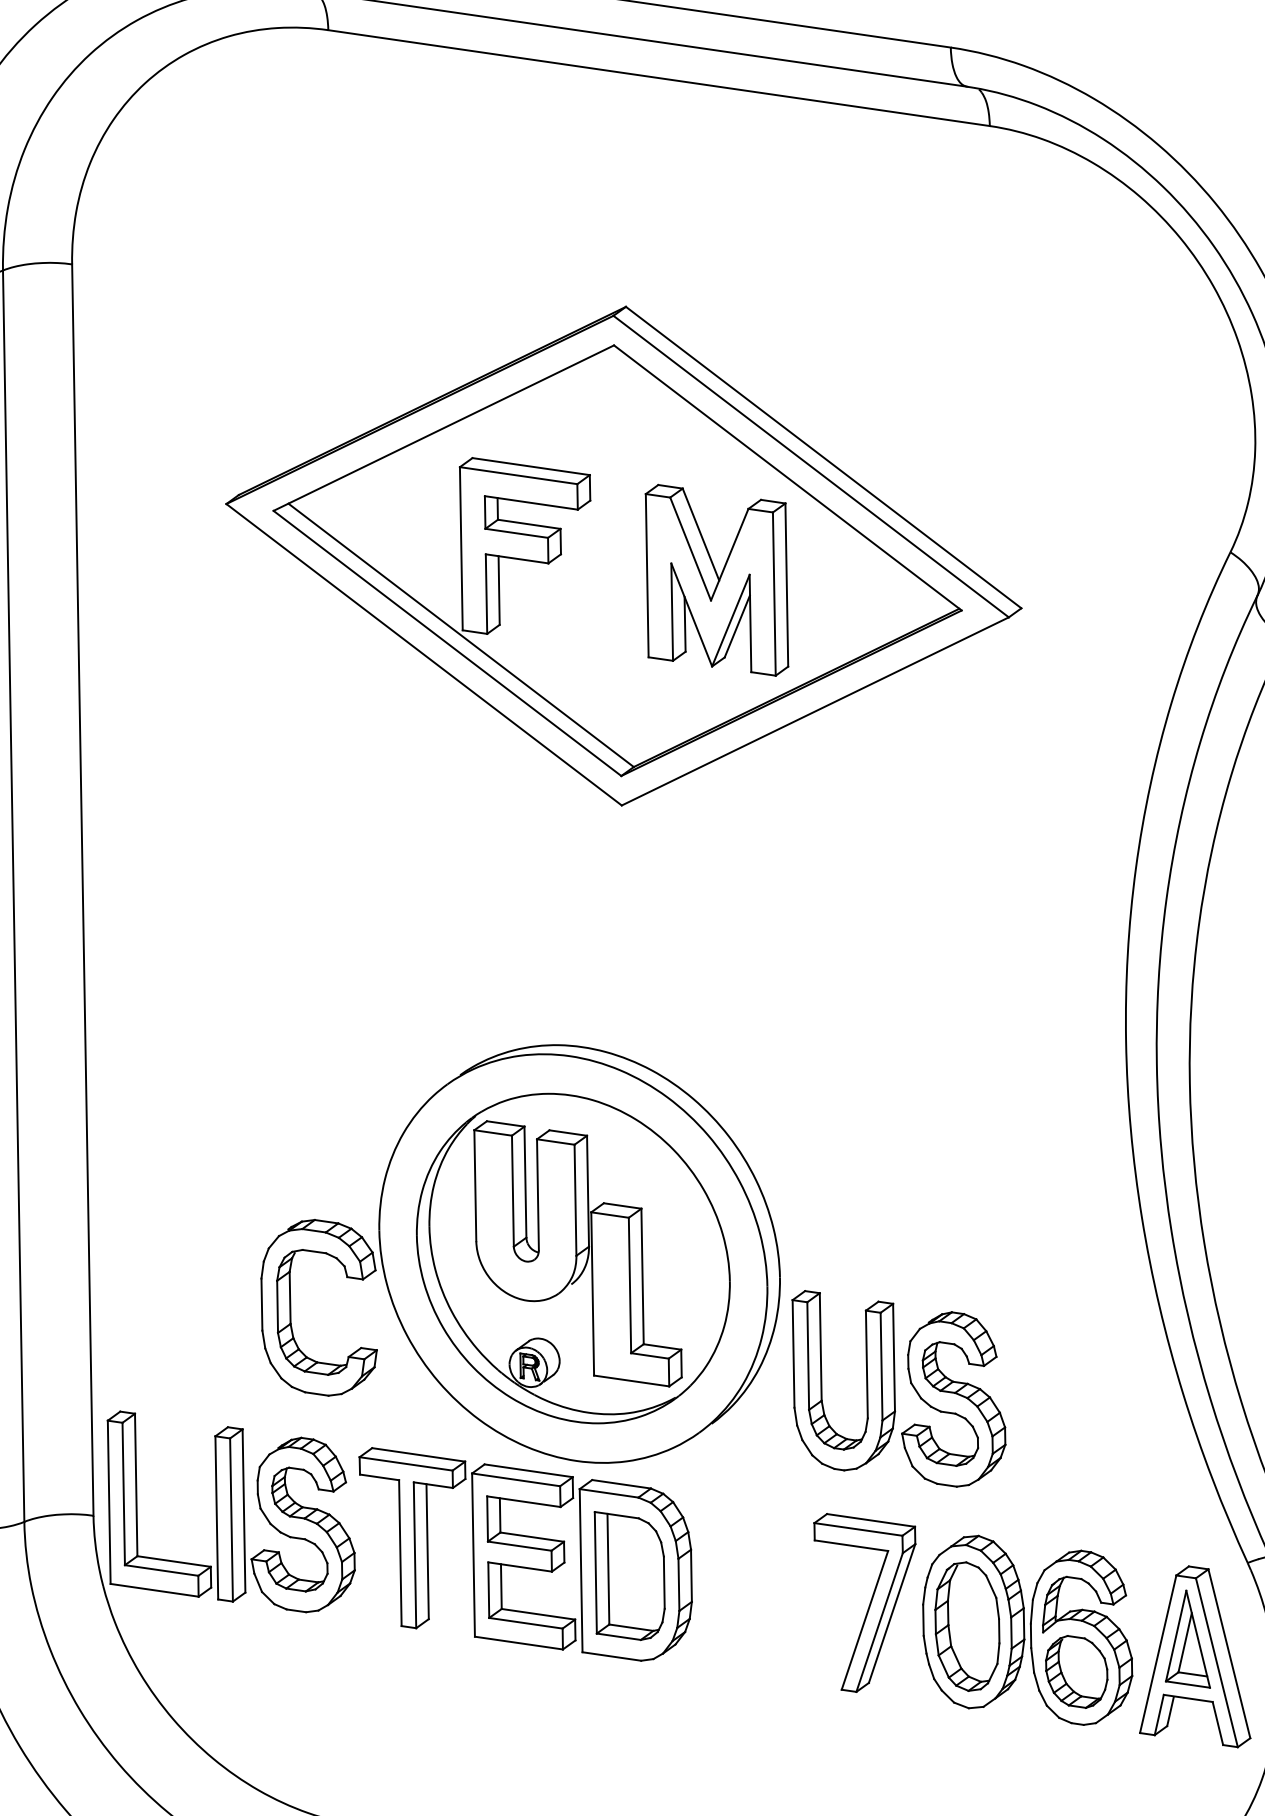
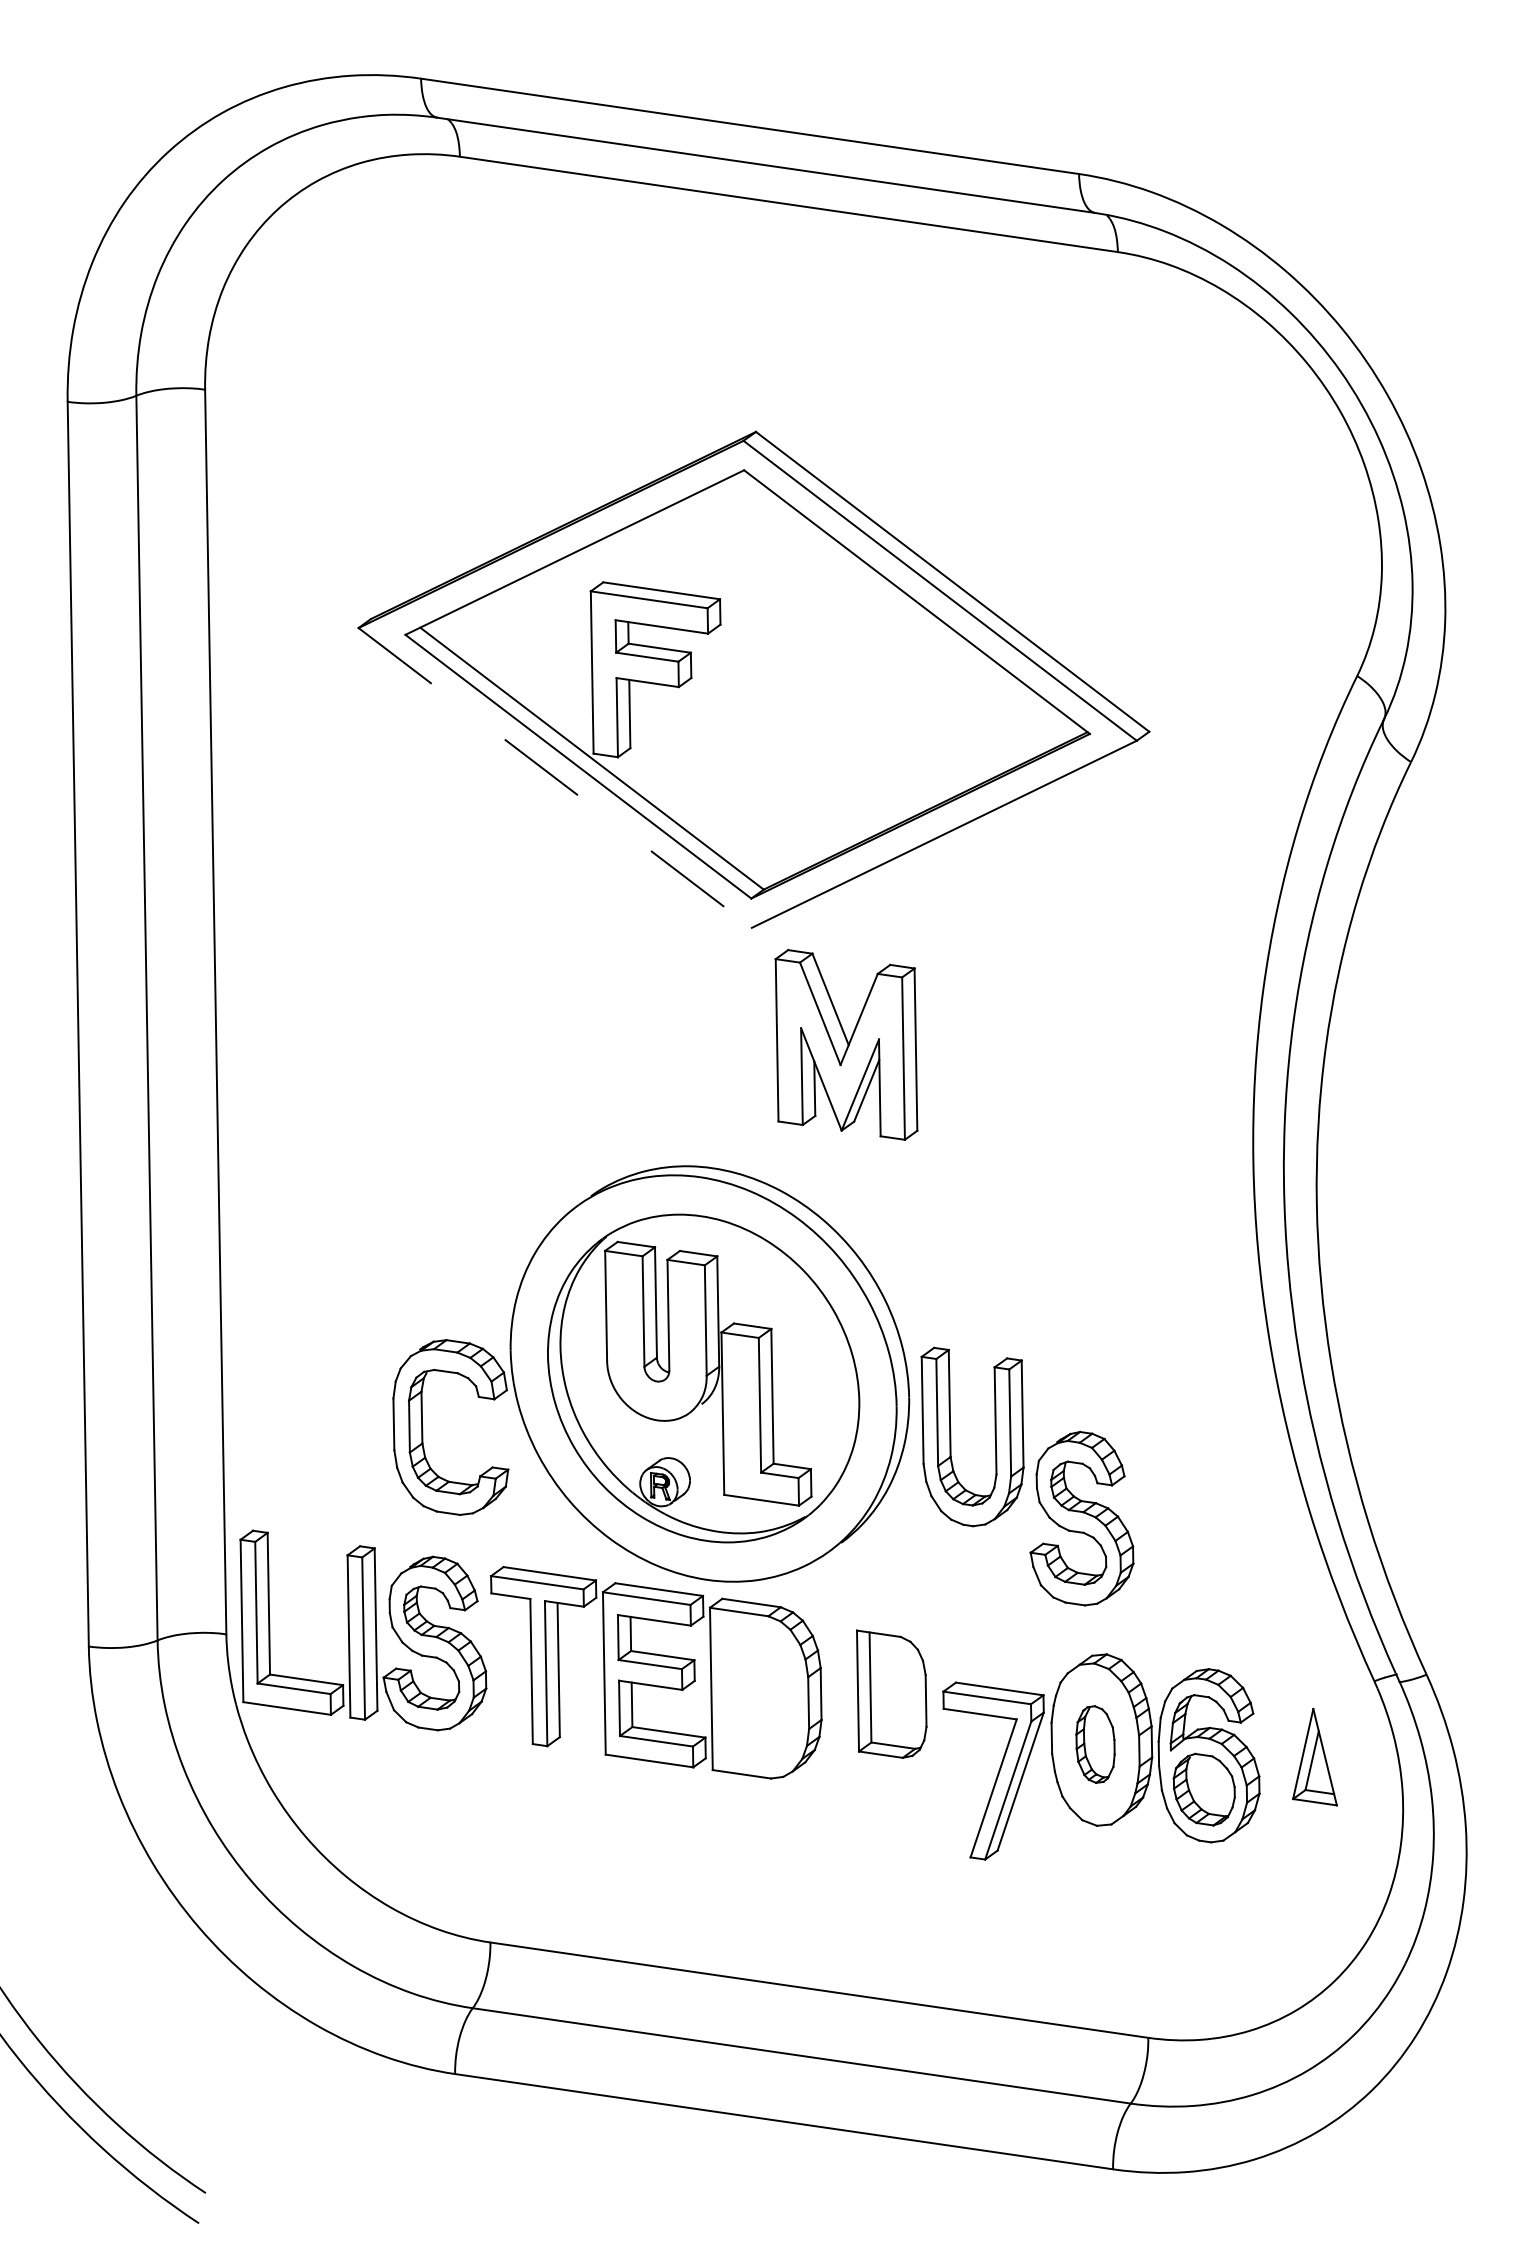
part: (716, 579) -> (846, 1044), moved
line: (424, 655) -> (555, 778), solid -> dashed
part: (822, 1380) -> (951, 1436), moved
part: (629, 1575) -> (891, 1693), moved
part: (864, 1602) -> (993, 1770), moved
part: (967, 1626) -> (1095, 1744), size x0.6
part: (1195, 1656) -> (1322, 1774), removed

